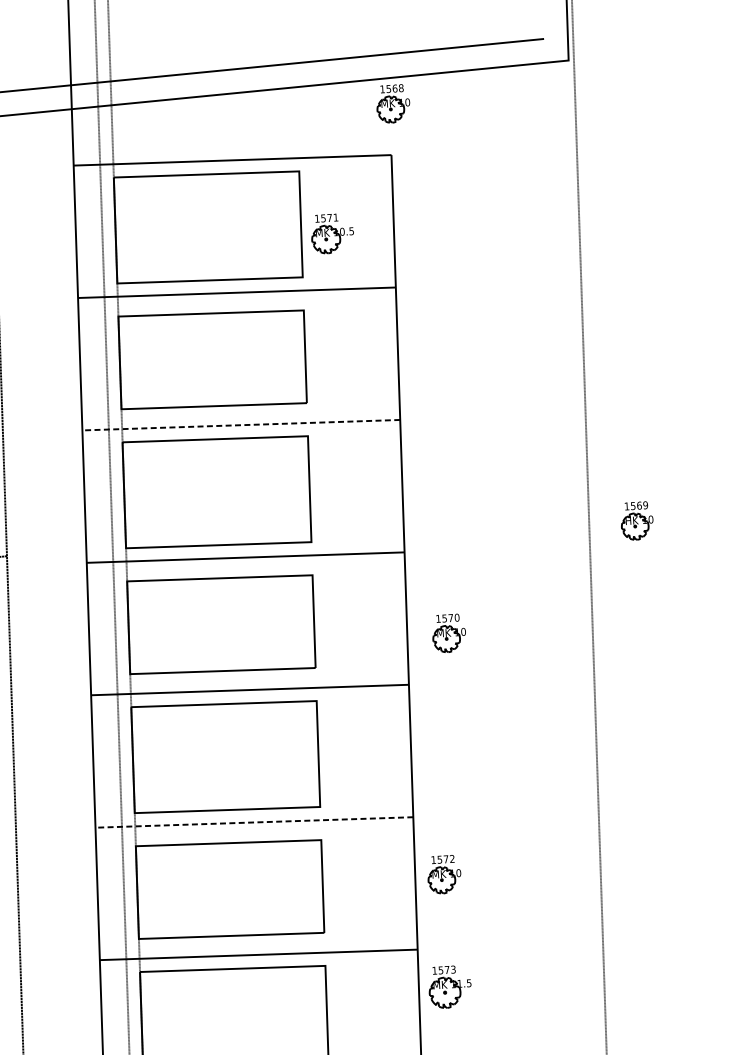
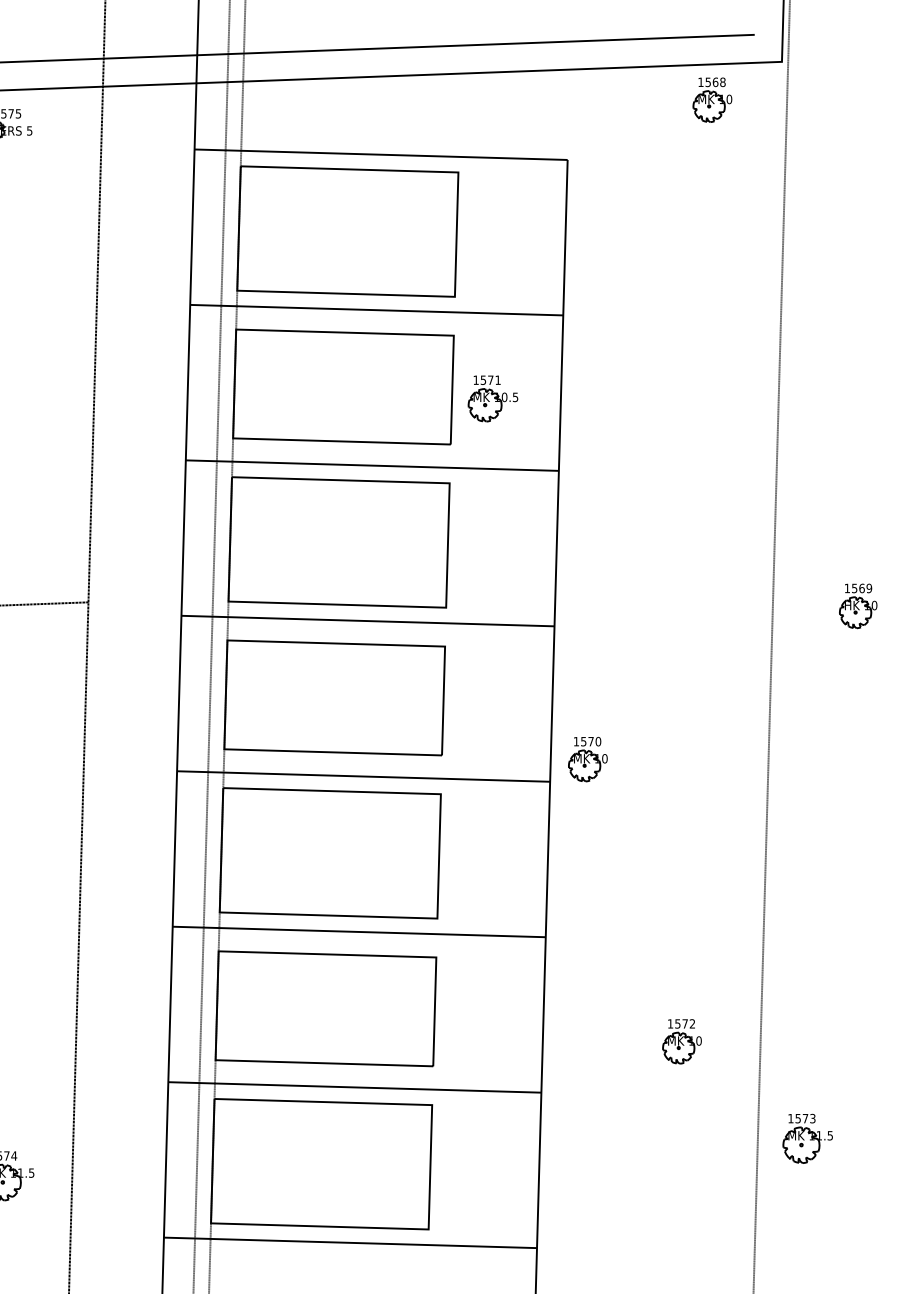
part: (393, 103) -> (712, 99), moved
part: (332, 233) -> (492, 398), moved
line: (241, 425) -> (372, 465), dashed -> solid
part: (637, 521) -> (858, 606), moved
part: (448, 633) -> (587, 759), moved
line: (254, 822) -> (359, 931), dashed -> solid
part: (443, 874) -> (681, 1041), moved
part: (449, 986) -> (807, 1138), moved

